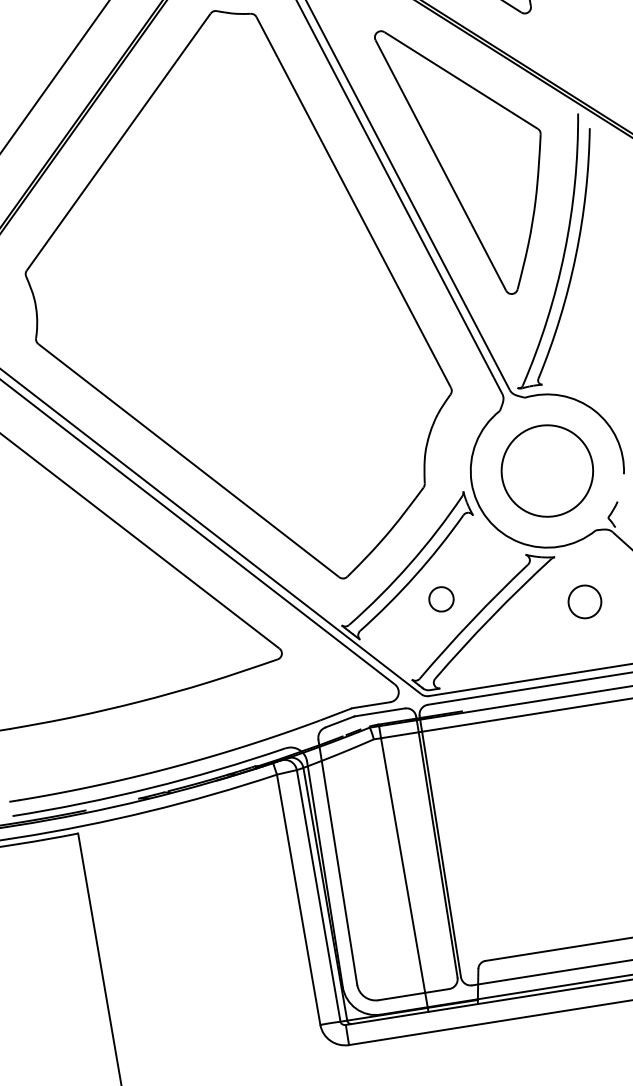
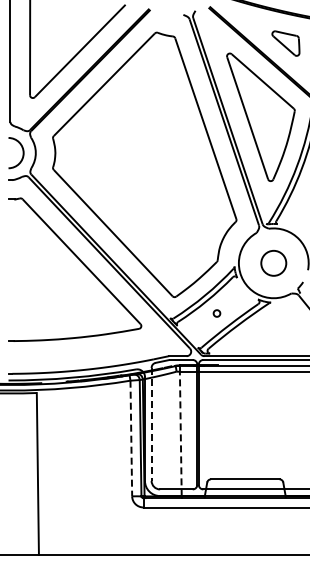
circle: (546, 471) -> (273, 263), size x0.6
part: (440, 599) -> (216, 313), size x0.6
part: (585, 600) -> (281, 324), removed
line: (337, 862) -> (151, 424), solid -> dashed
line: (403, 871) -> (180, 433), solid -> dashed
line: (299, 899) -> (131, 438), solid -> dashed

